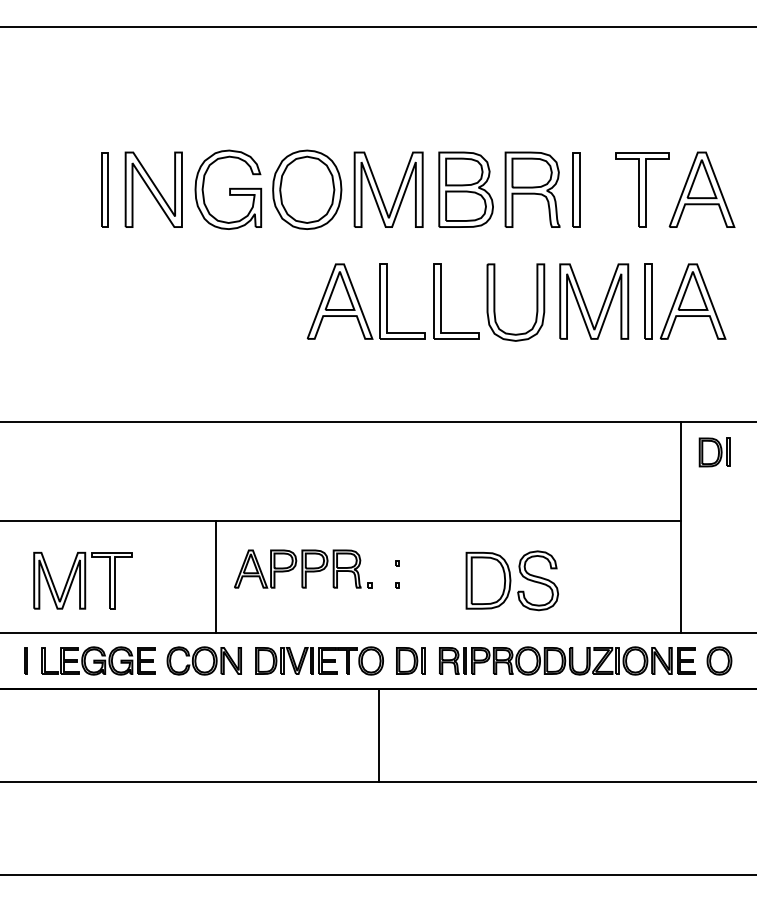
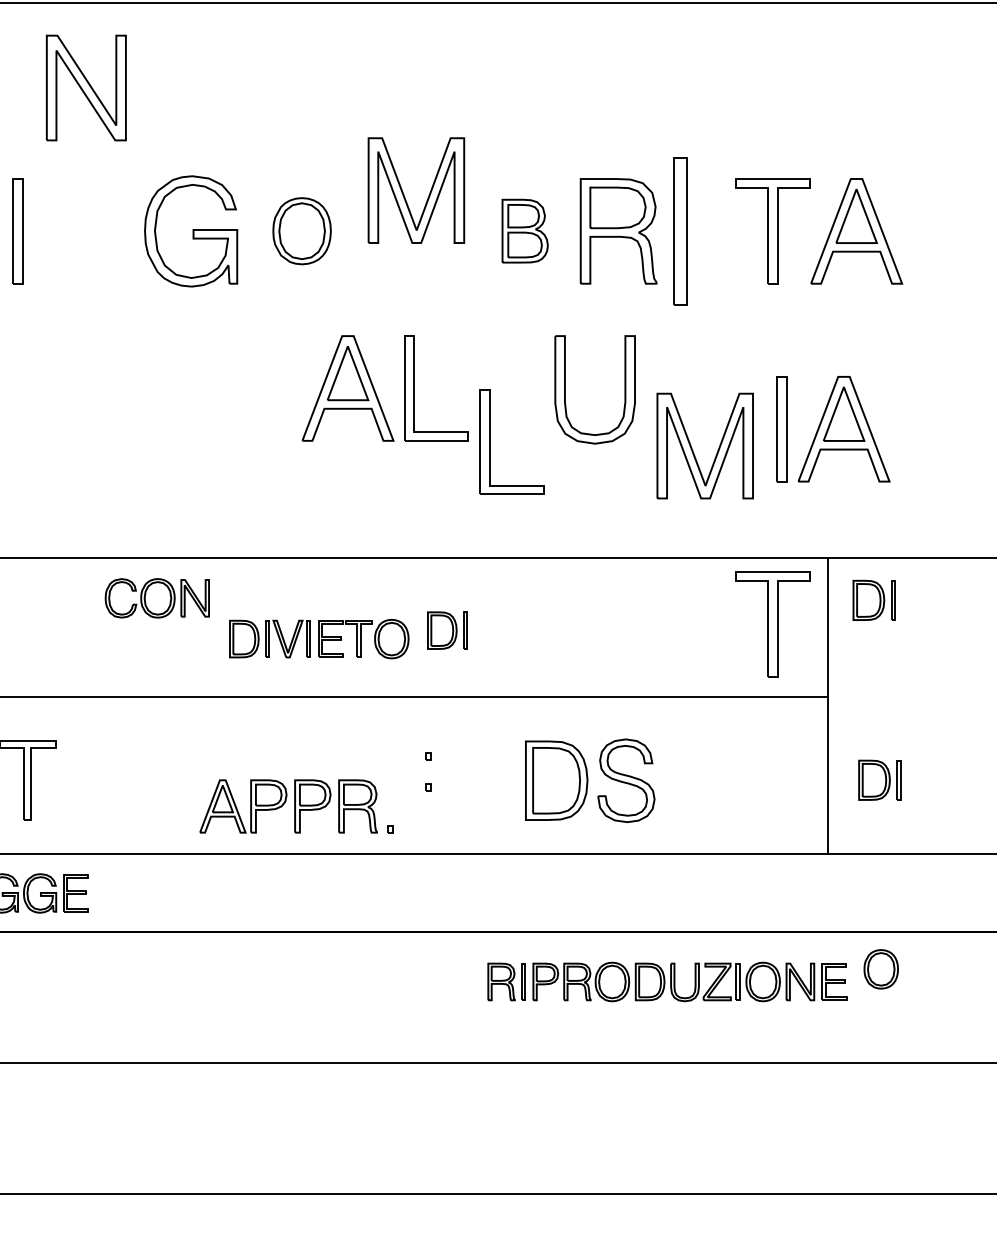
part: (153, 189) -> (85, 87), moved
part: (307, 189) -> (302, 230), size x0.6
part: (465, 189) -> (524, 230), size x0.6
part: (576, 189) -> (680, 230), size x1.4
part: (380, 192) -> (404, 194), moved
part: (441, 301) -> (490, 441), moved
part: (685, 301) -> (833, 429), moved
part: (602, 304) -> (716, 450), moved
part: (642, 469) -> (773, 624), added
part: (303, 568) -> (296, 805), moved
line: (216, 576) -> (174, 774), removed
part: (718, 580) -> (879, 780), added
part: (203, 660) -> (156, 597), moved
part: (319, 660) -> (319, 638), moved
part: (410, 660) -> (447, 630), moved
part: (567, 660) -> (667, 981), moved
part: (719, 660) -> (881, 968), moved
line: (378, 734) -> (402, 996), removed

